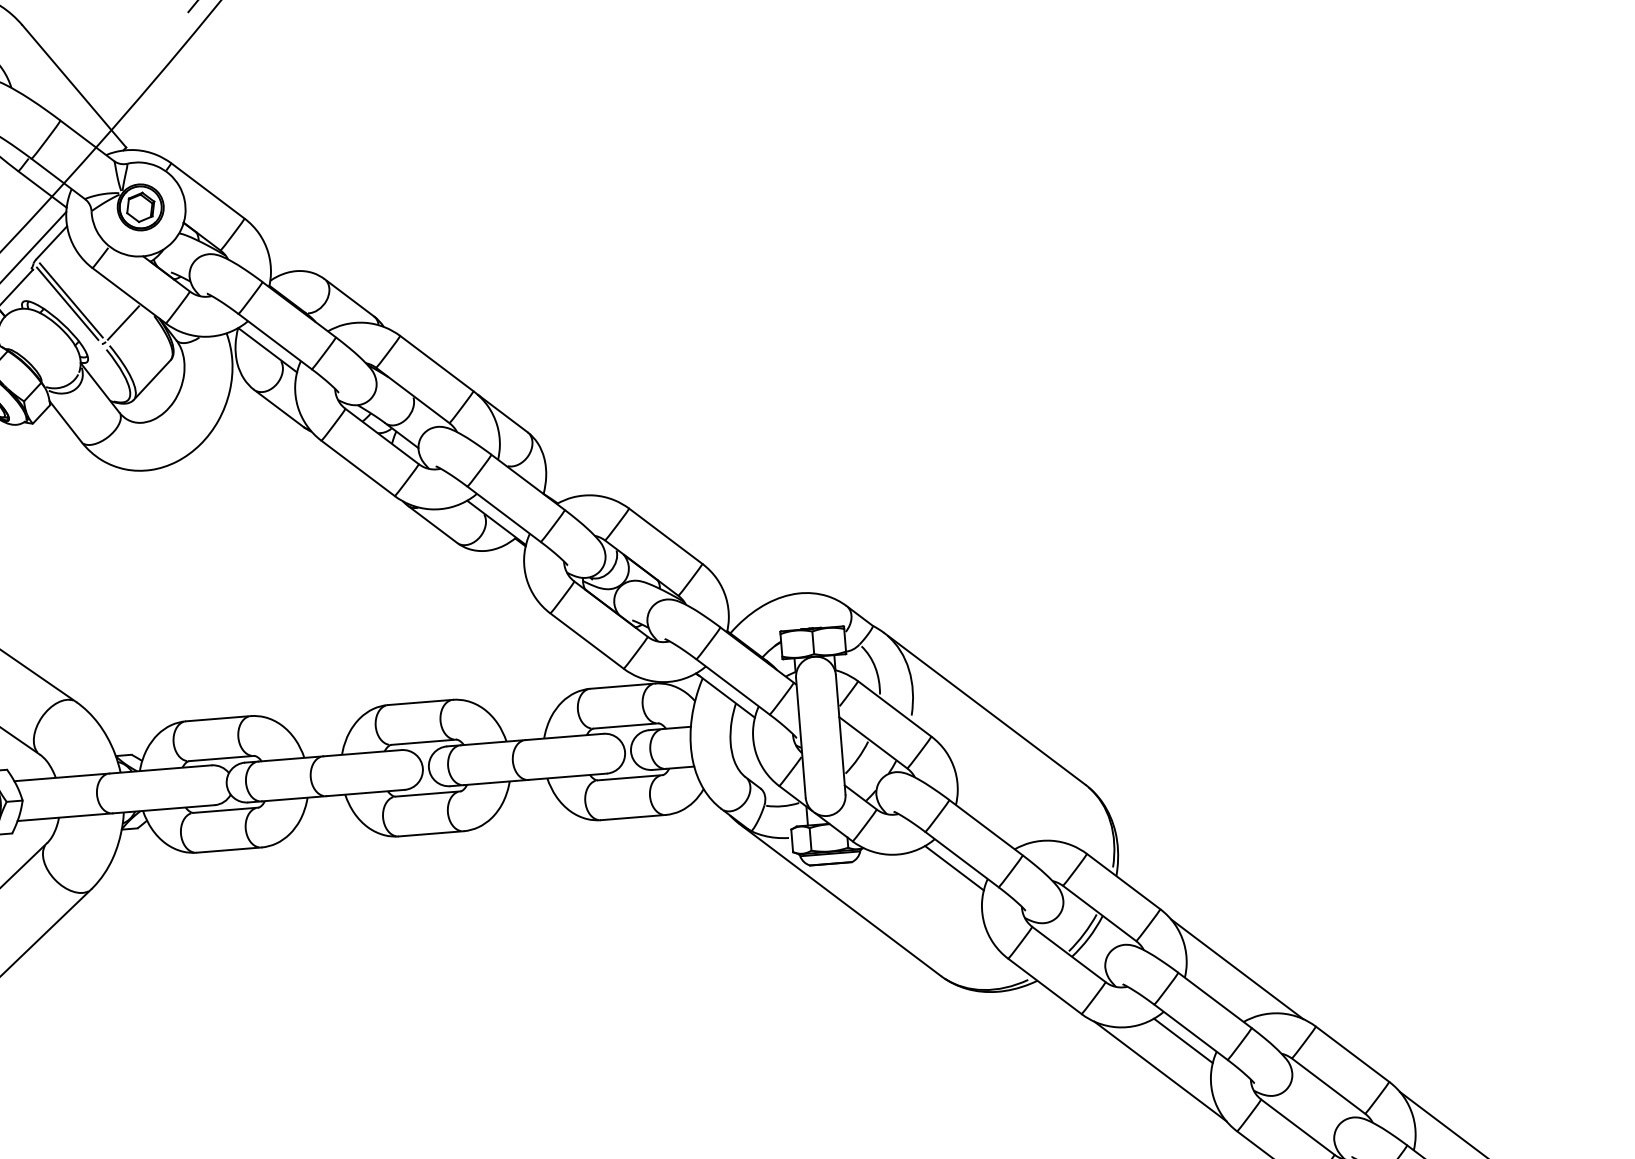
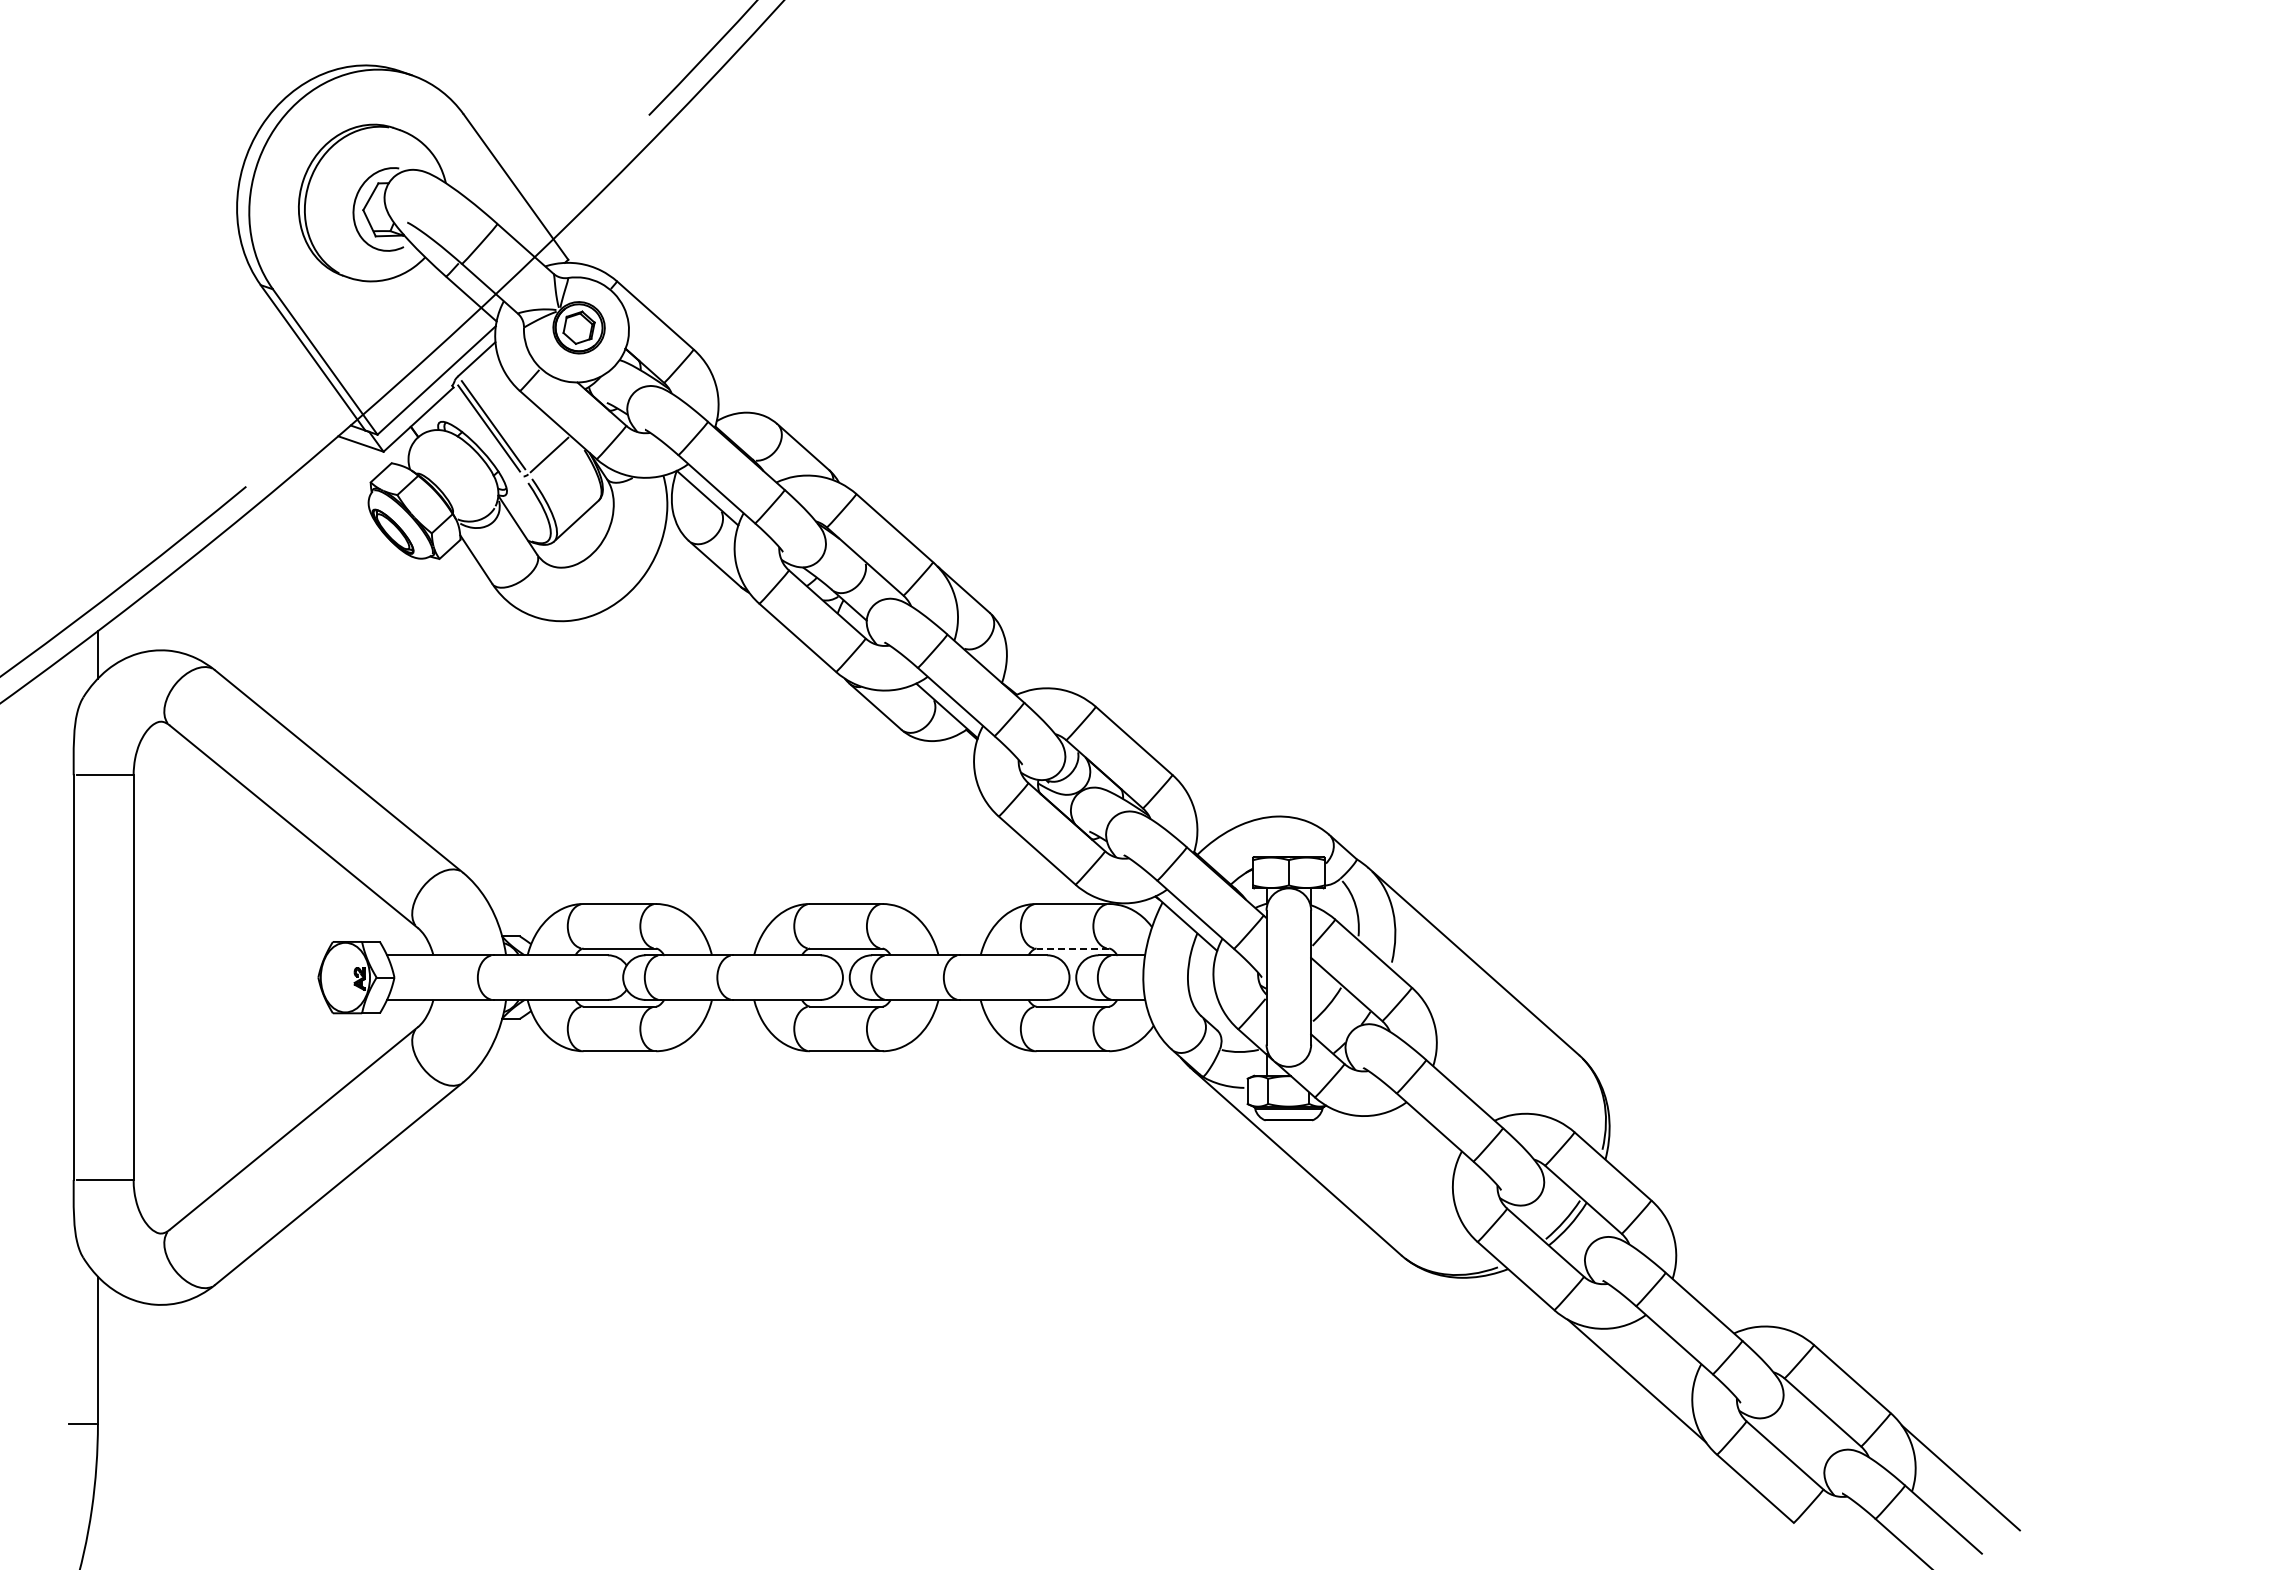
line: (625, 725) -> (1072, 948), solid -> dashed
line: (954, 868) -> (1425, 1136), removed
line: (1237, 968) -> (1731, 1273), removed
line: (1183, 1040) -> (1665, 1348), removed

